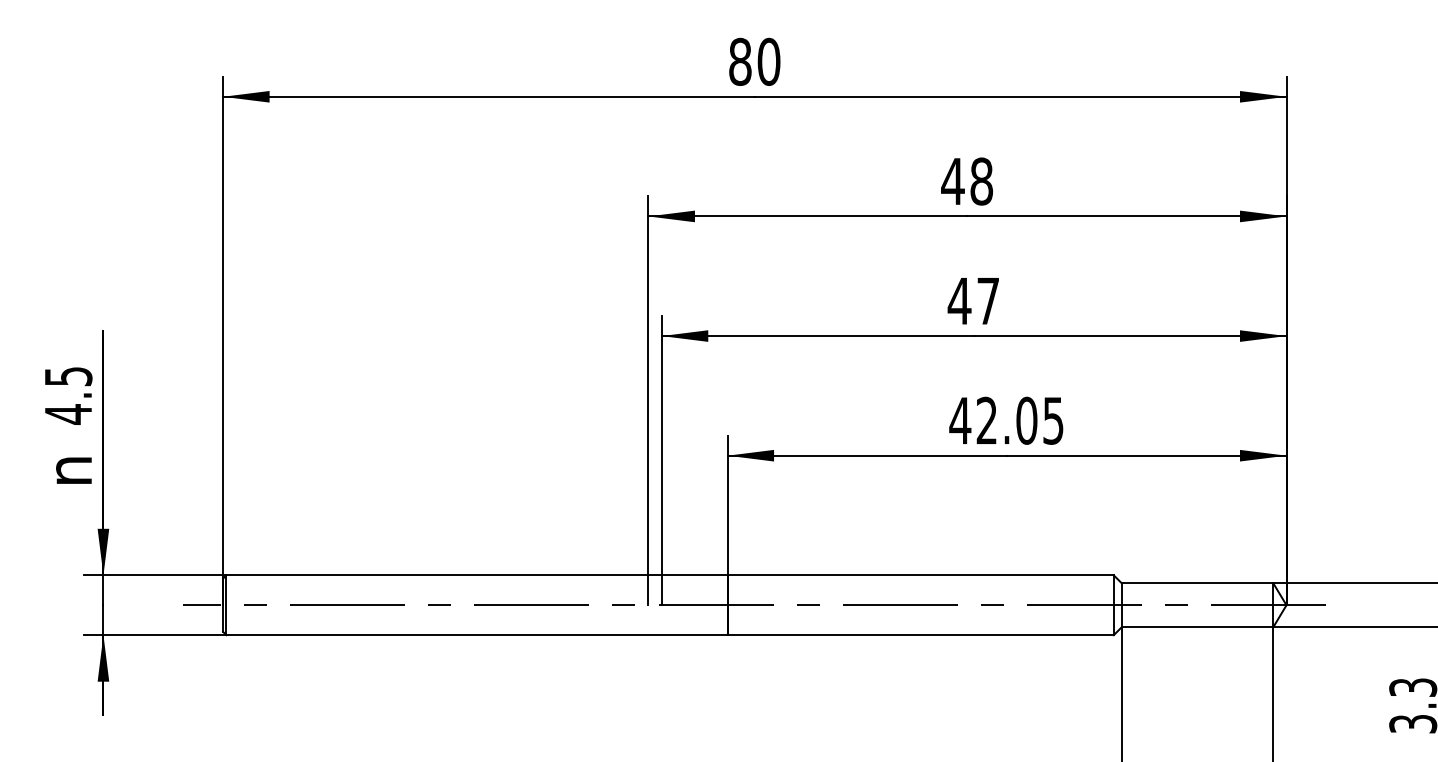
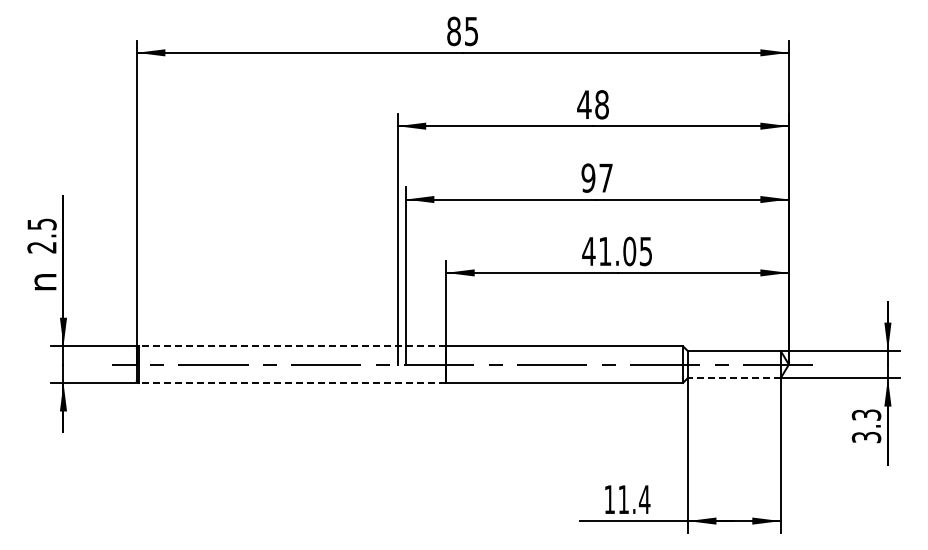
text: (768, 61) -> (471, 31), 80 -> 85
text: (959, 300) -> (588, 177), 47 -> 97
text: (67, 414) -> (41, 247), 4.5 -> 2.5
text: (987, 419) -> (605, 250), 42.05 -> 41.05
line: (476, 575) -> (292, 346), solid -> dashed
line: (1196, 627) -> (733, 378), solid -> dashed
line: (476, 634) -> (292, 382), solid -> dashed

